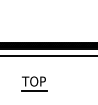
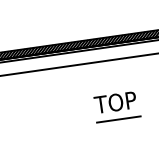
part: (34, 83) -> (116, 105), moved

